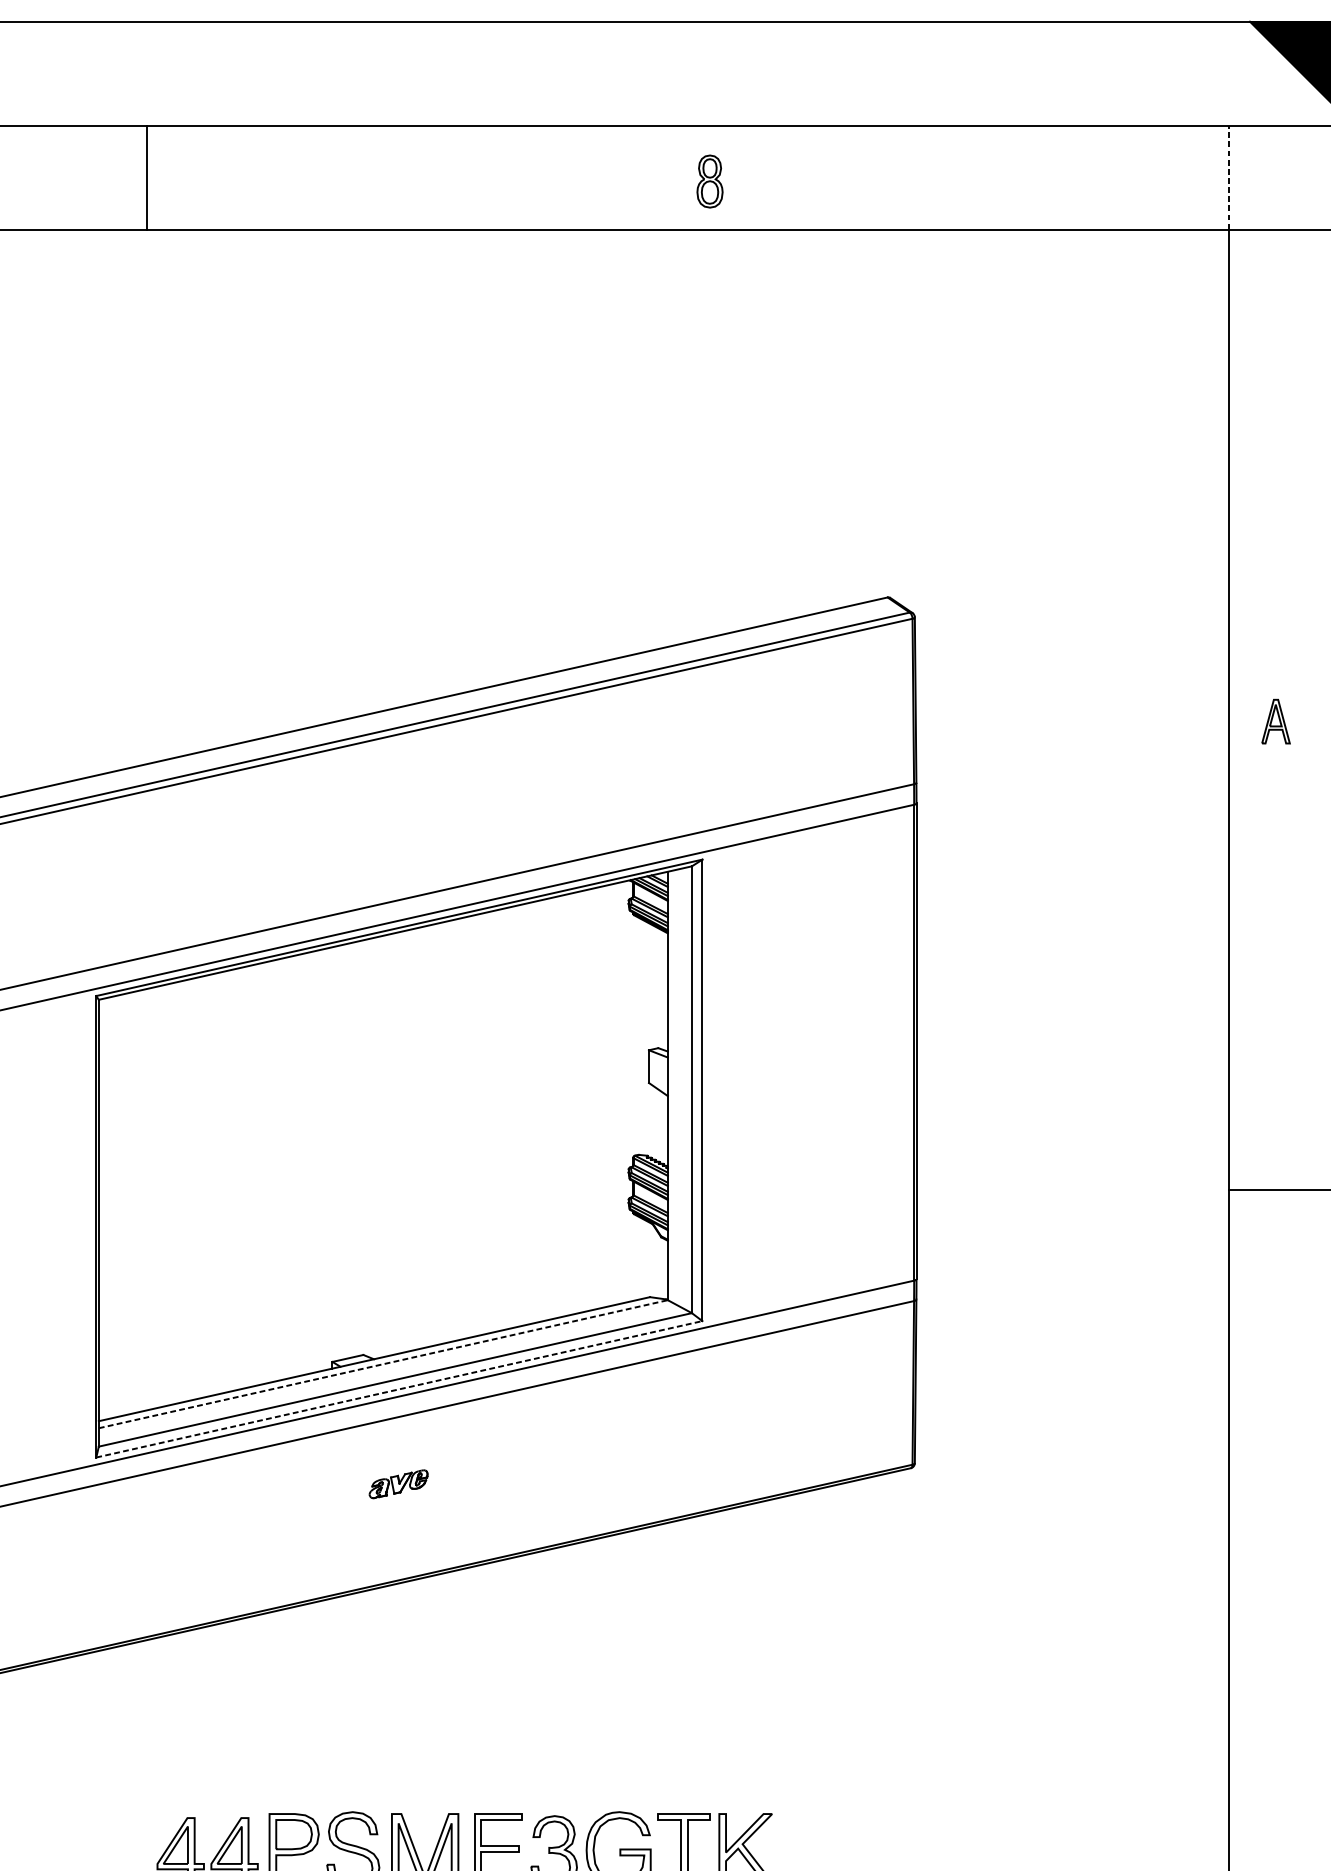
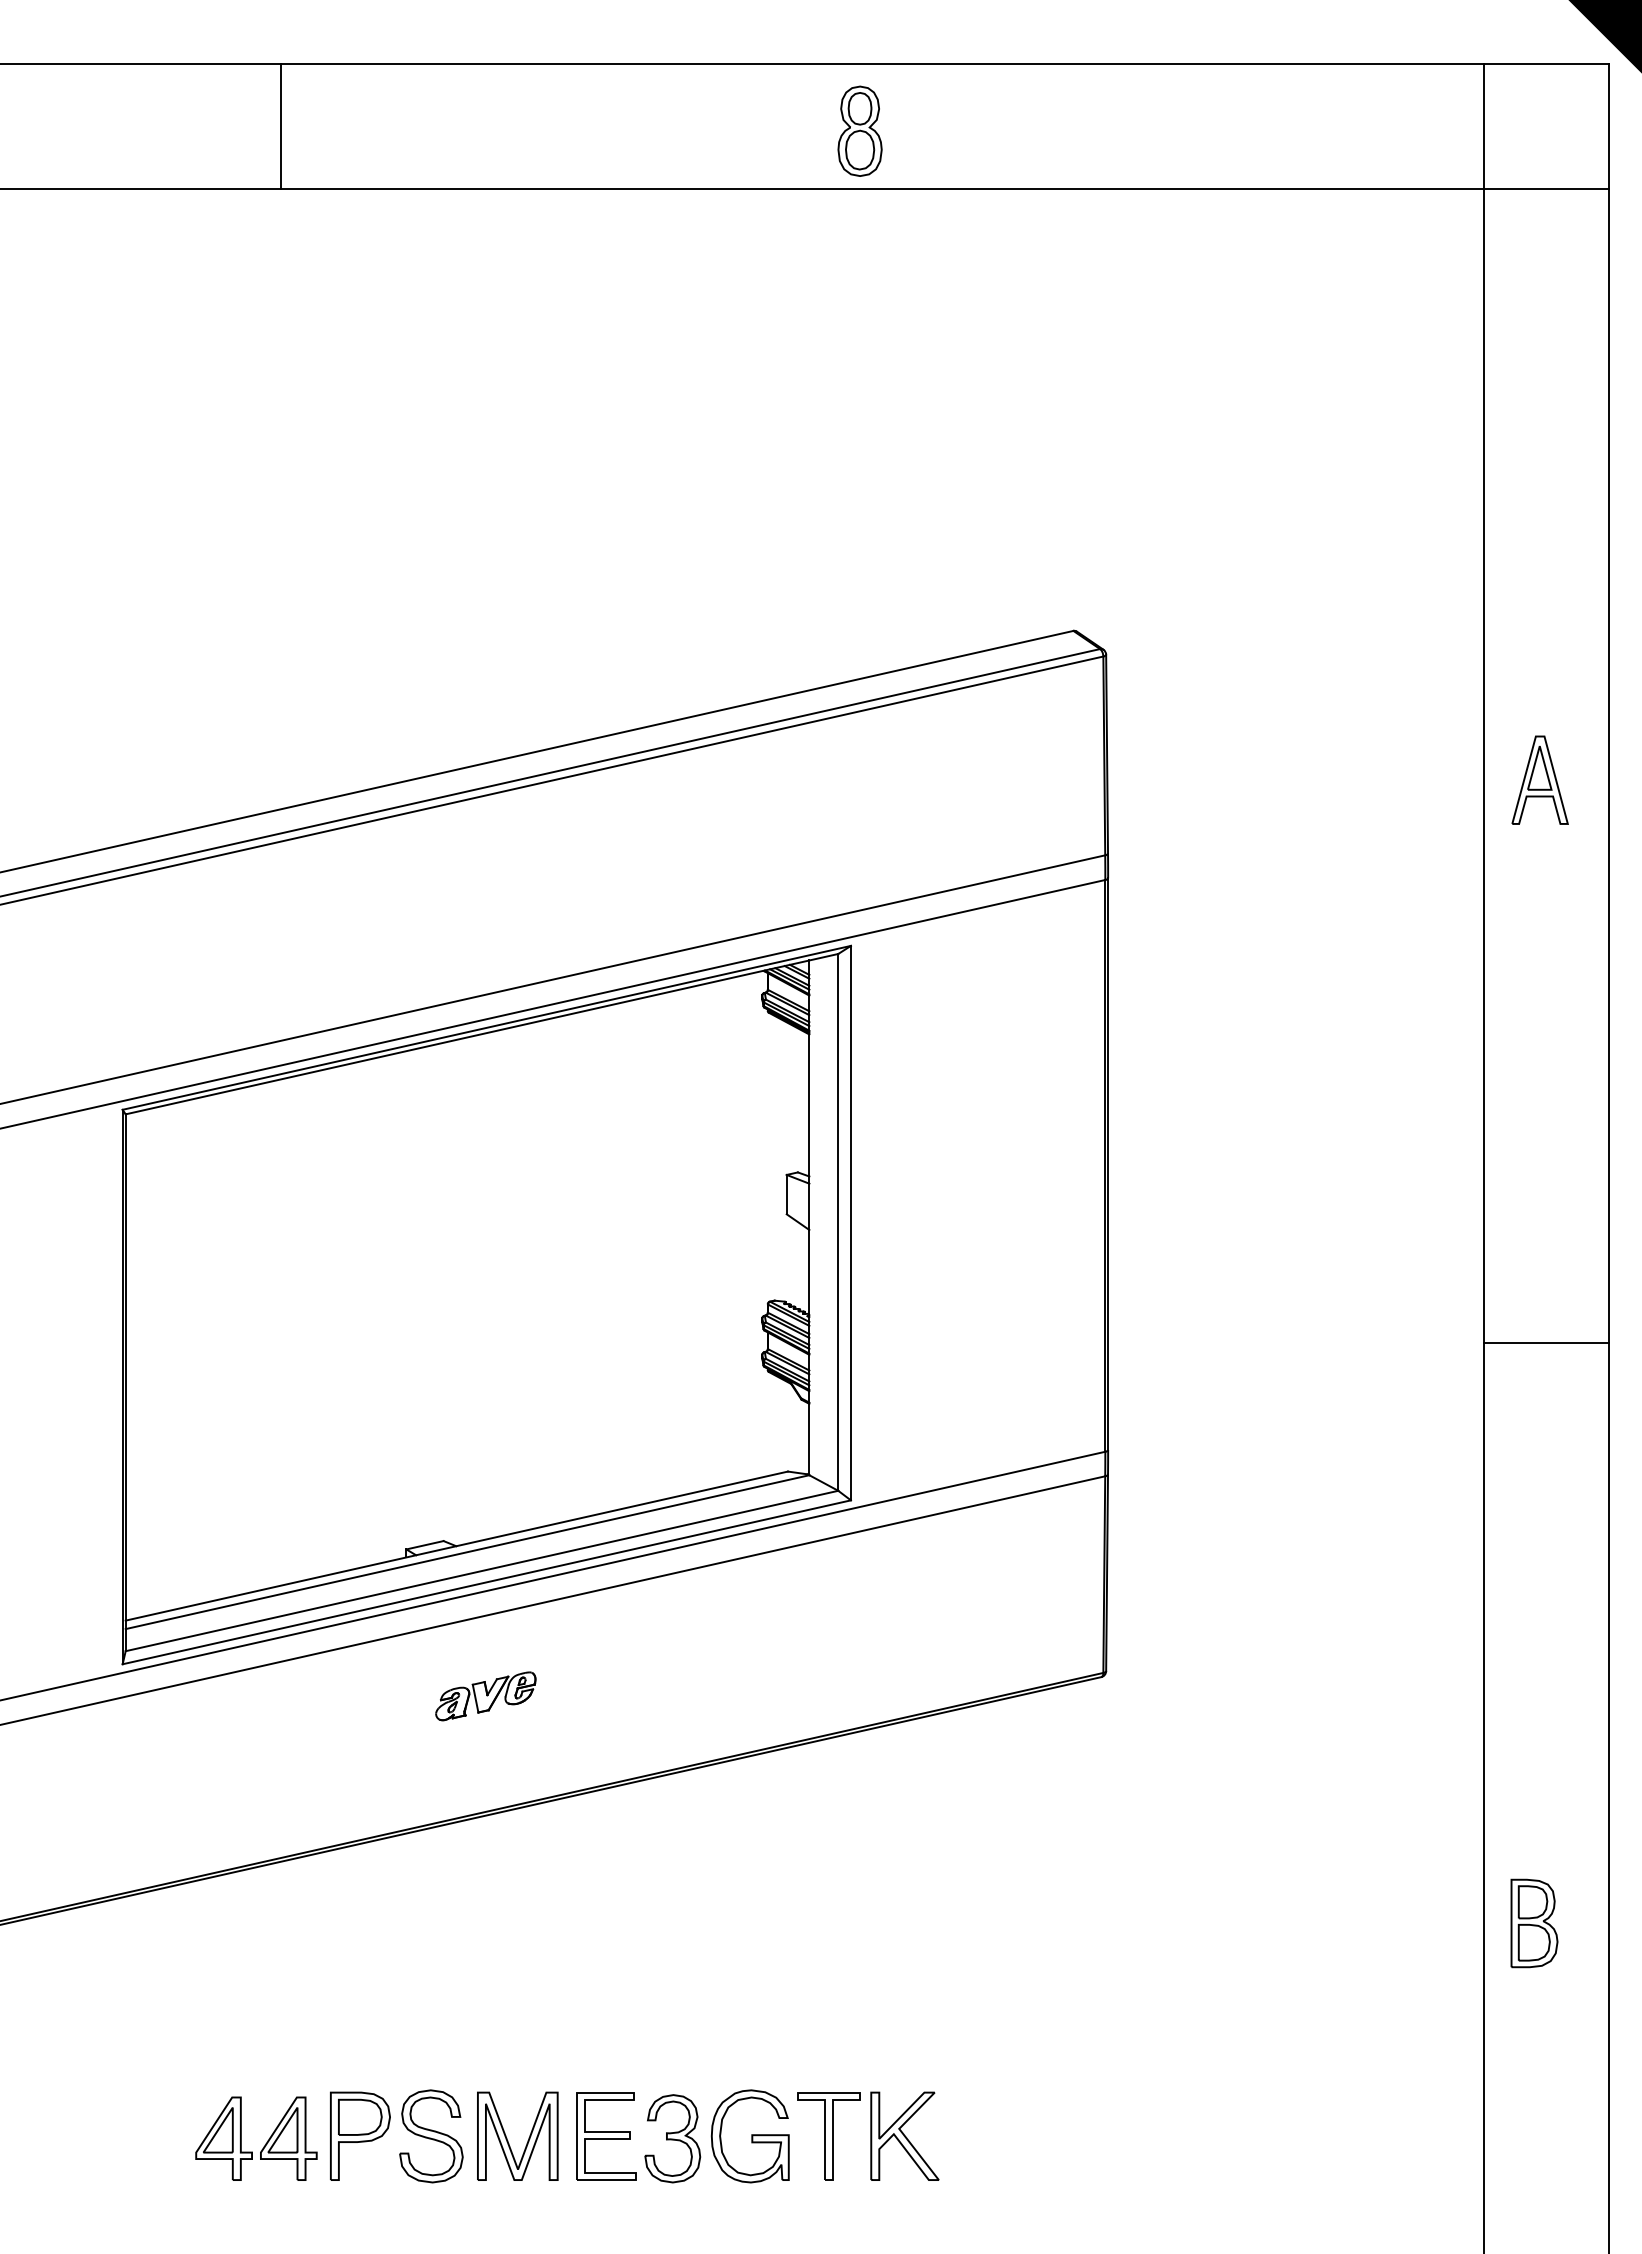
line: (146, 177) -> (281, 126), moved
line: (1228, 177) -> (1483, 126), dashed -> solid
part: (709, 180) -> (859, 130), size x1.43
part: (1275, 721) -> (1539, 779), size x1.67
line: (384, 1364) -> (468, 1552), dashed -> solid
line: (399, 1389) -> (487, 1582), dashed -> solid
part: (398, 1484) -> (485, 1696), size x1.43
part: (1271, 1673) -> (1534, 1923), added

